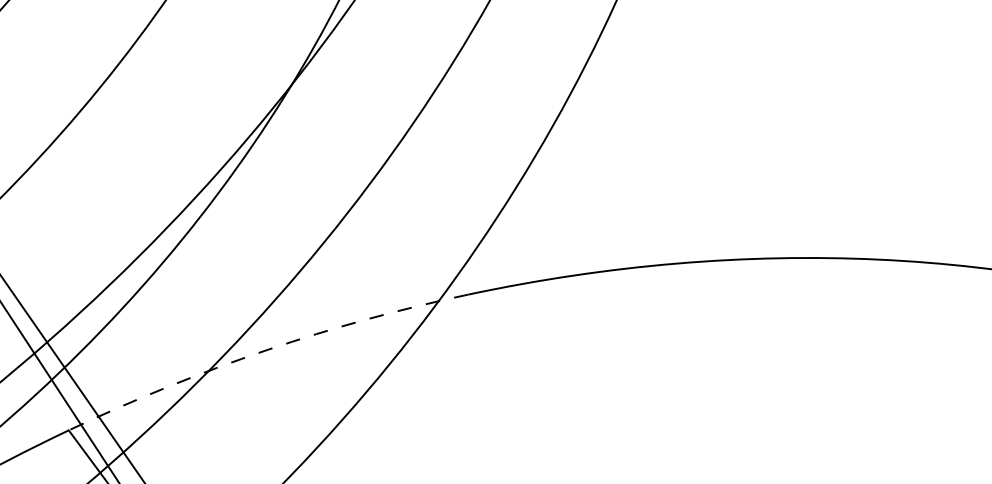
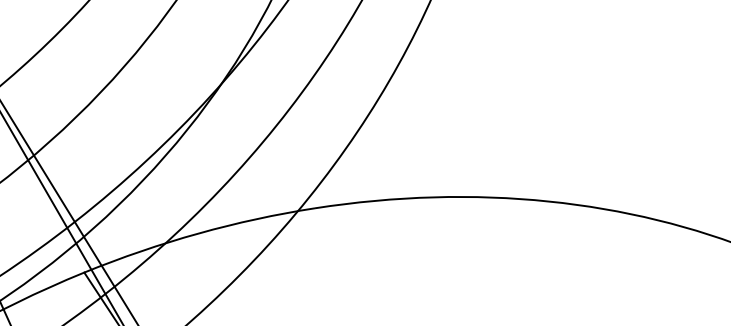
arc: (262, 352) -> (196, 234), dashed -> solid

